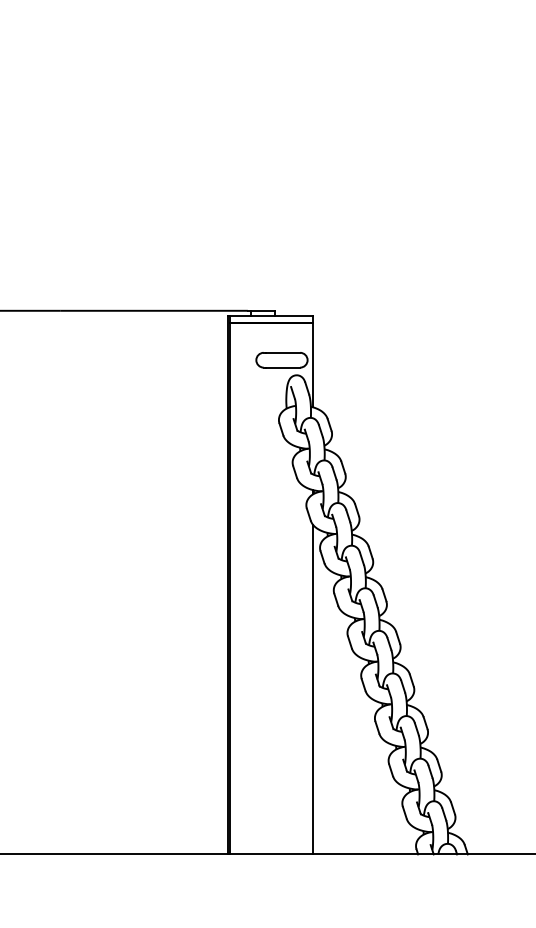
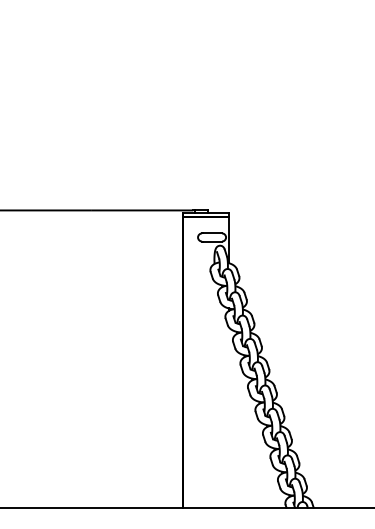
line: (313, 689) -> (229, 417), removed

